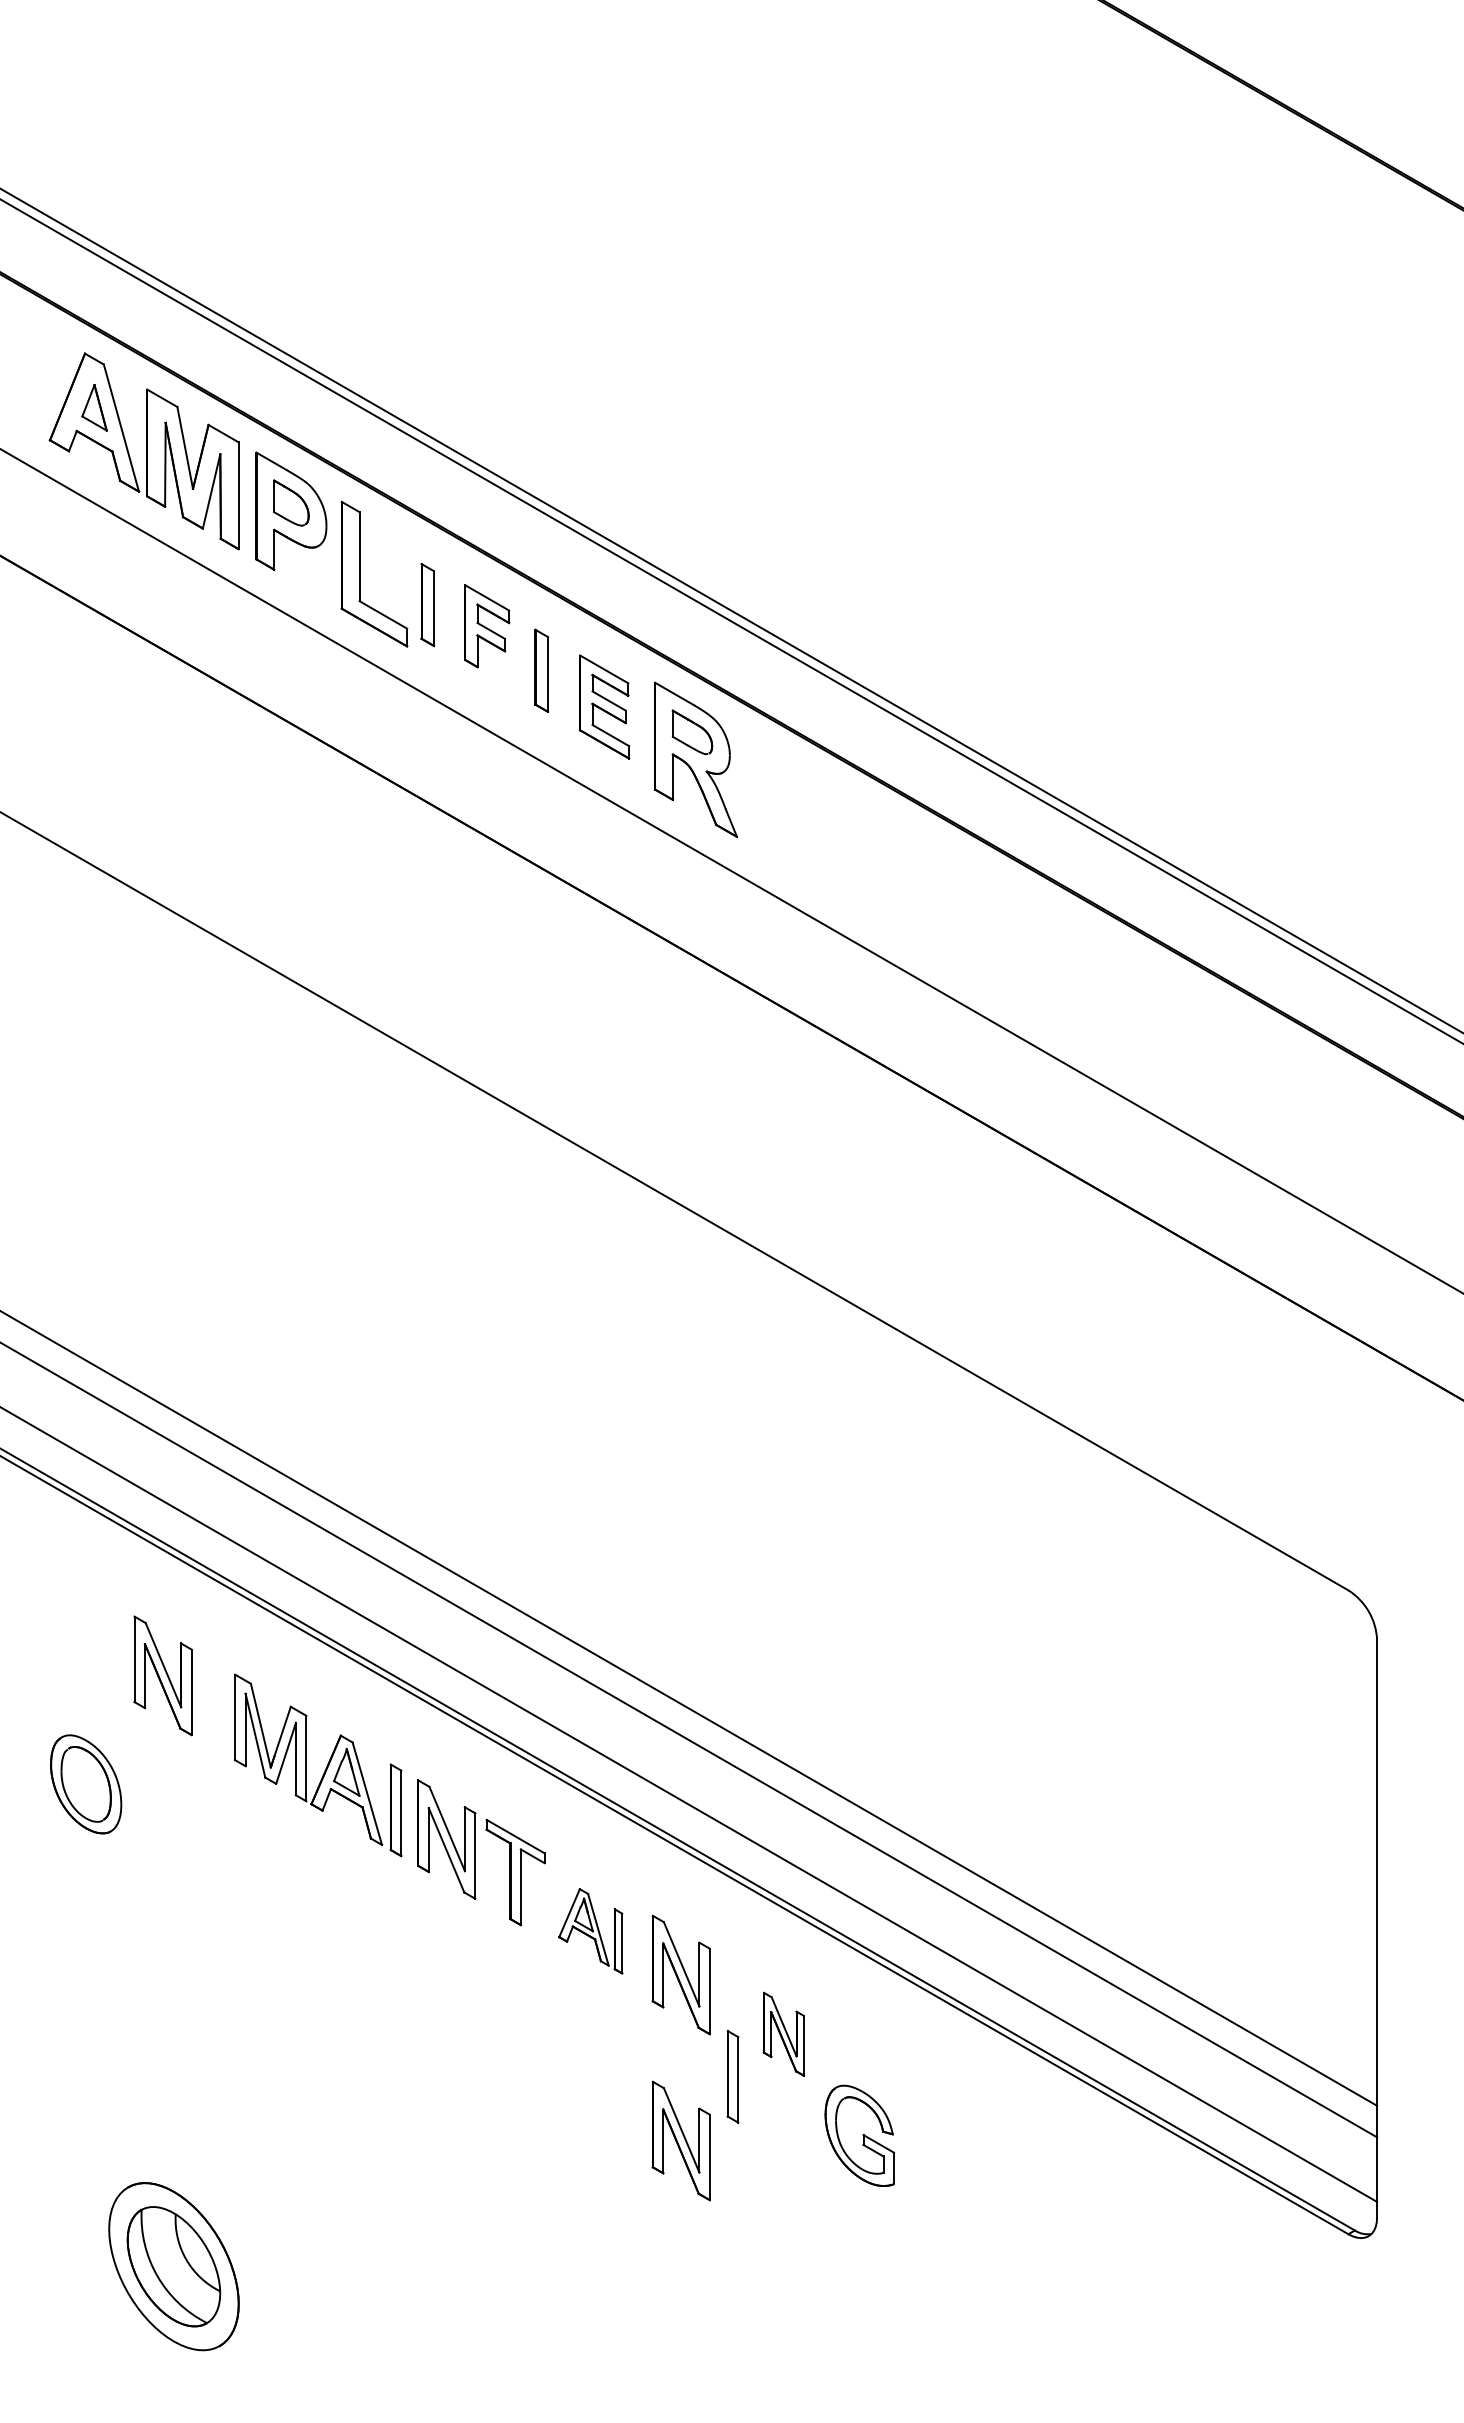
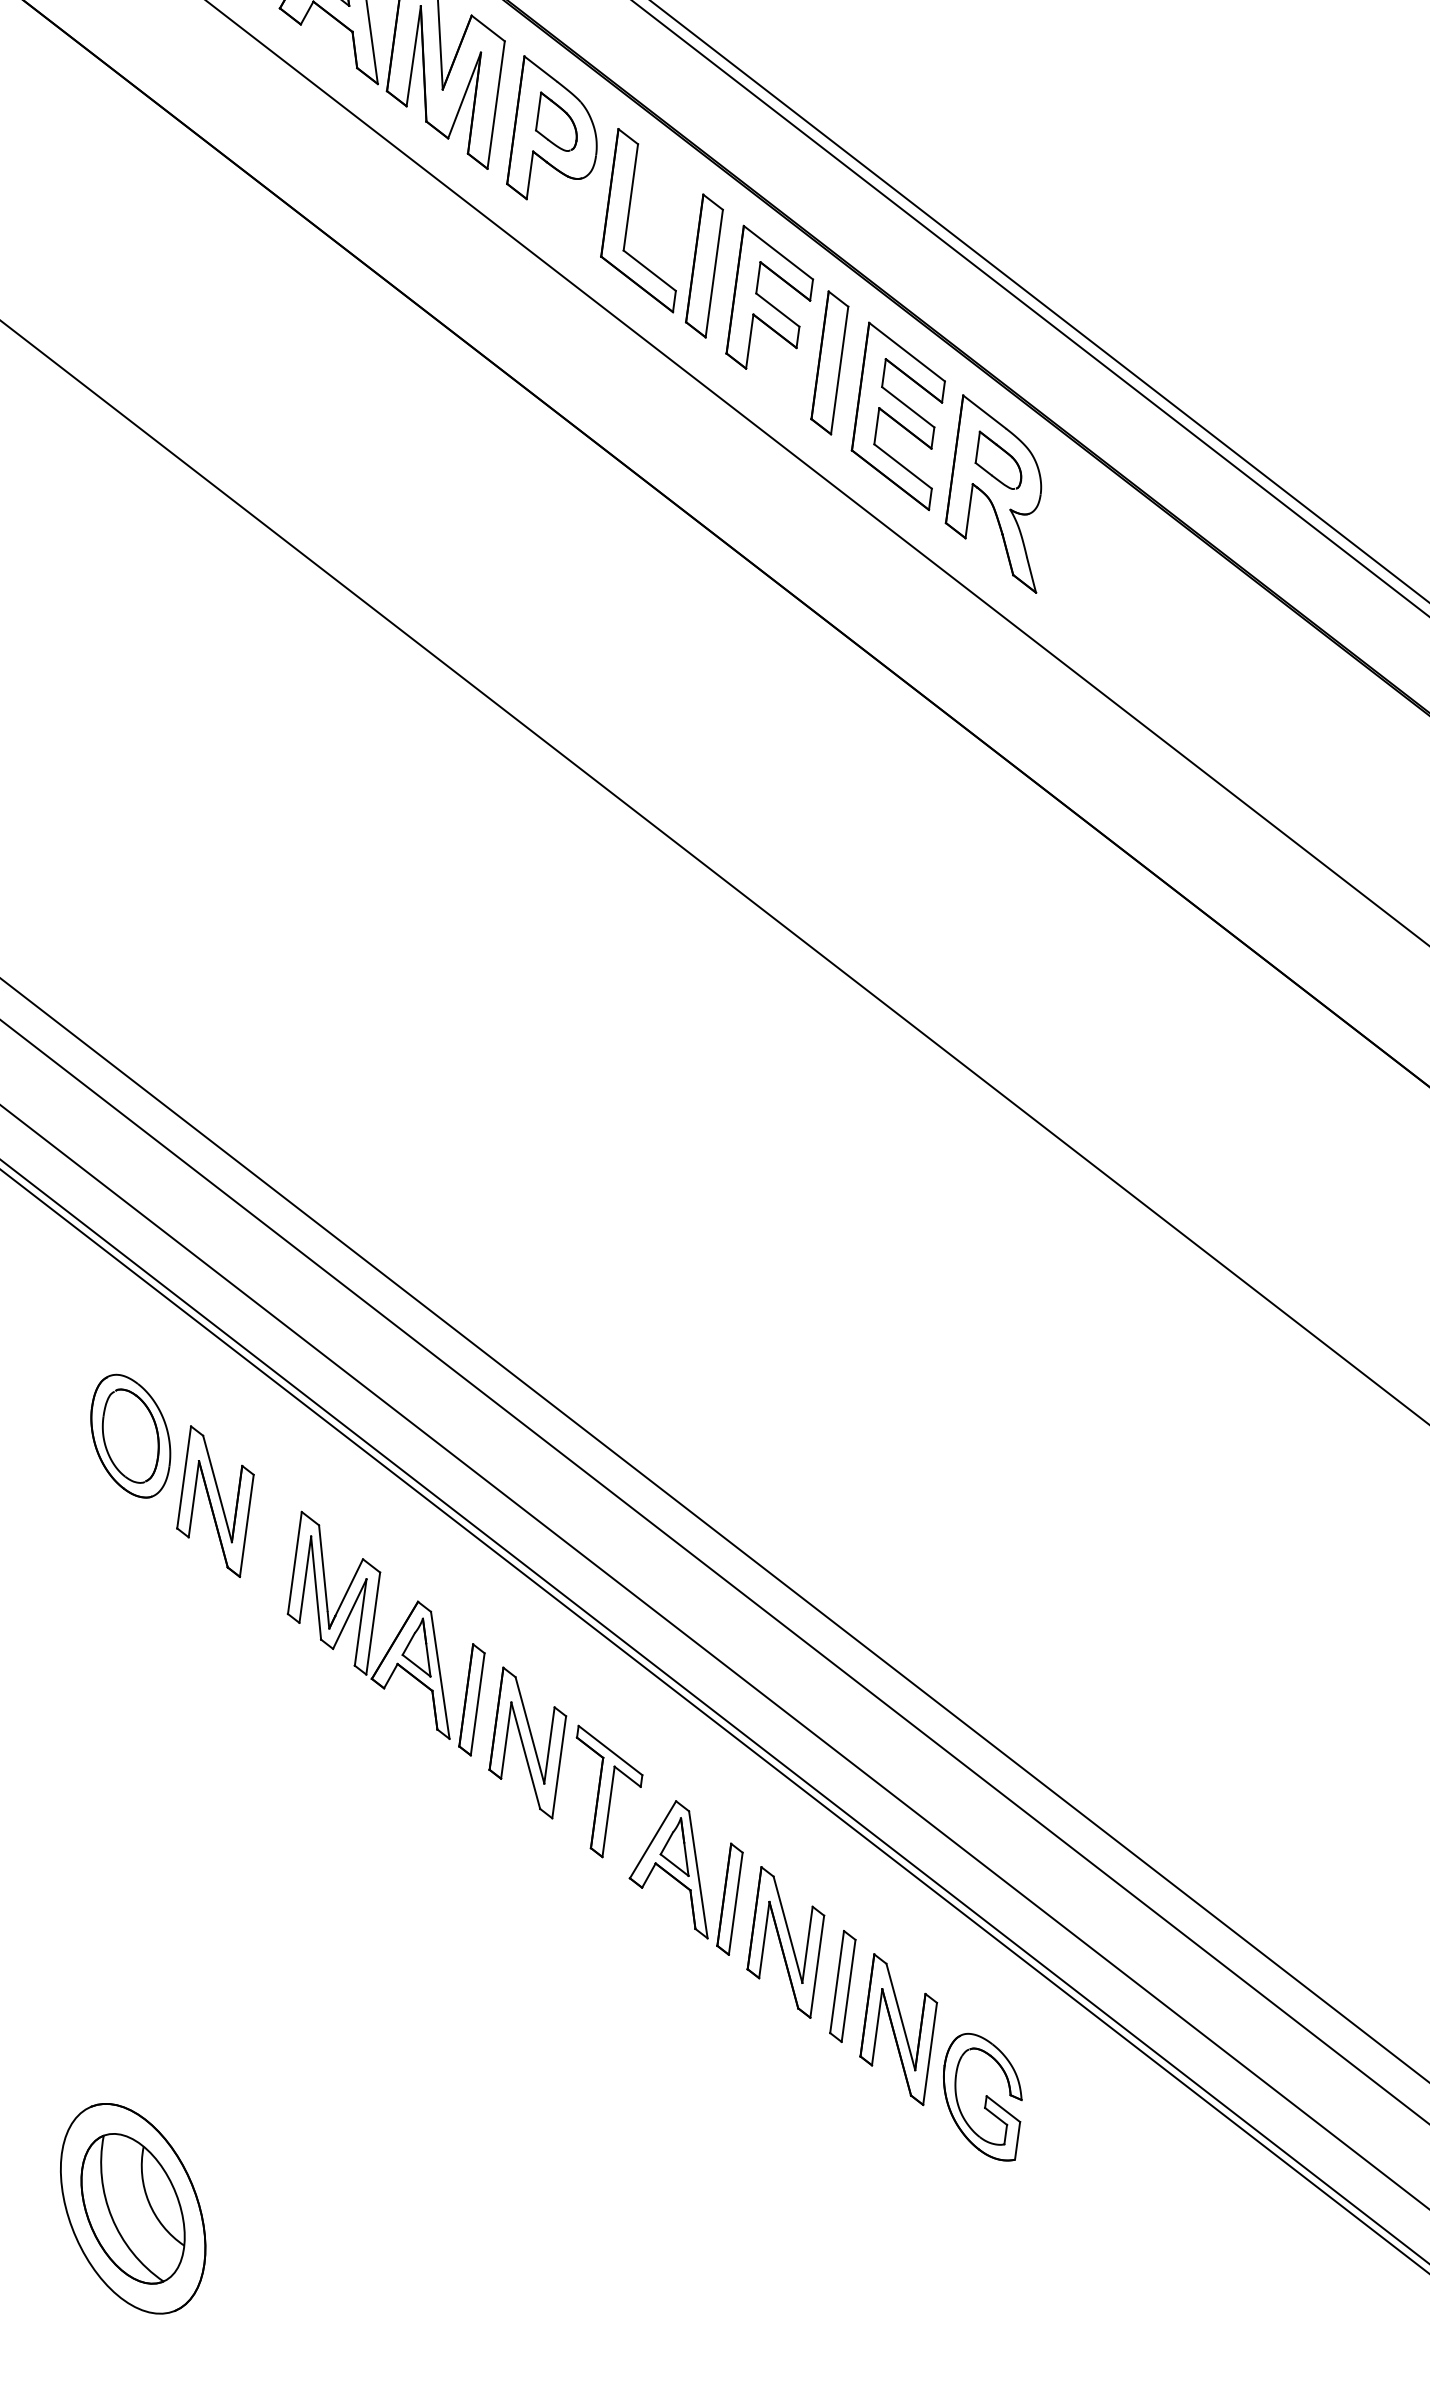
part: (427, 604) -> (704, 265), size x1.43
part: (486, 625) -> (771, 299), size x1.43
part: (541, 670) -> (829, 362), size x1.43
part: (604, 706) -> (898, 415), size x1.43
part: (86, 1784) -> (131, 1436), moved
part: (590, 1931) -> (684, 1875), size x1.43
part: (783, 2034) -> (898, 2030), size x1.43
part: (732, 2076) -> (842, 1985), moved
part: (859, 2135) -> (981, 2095), moved
part: (680, 2140) -> (758, 2139), removed

